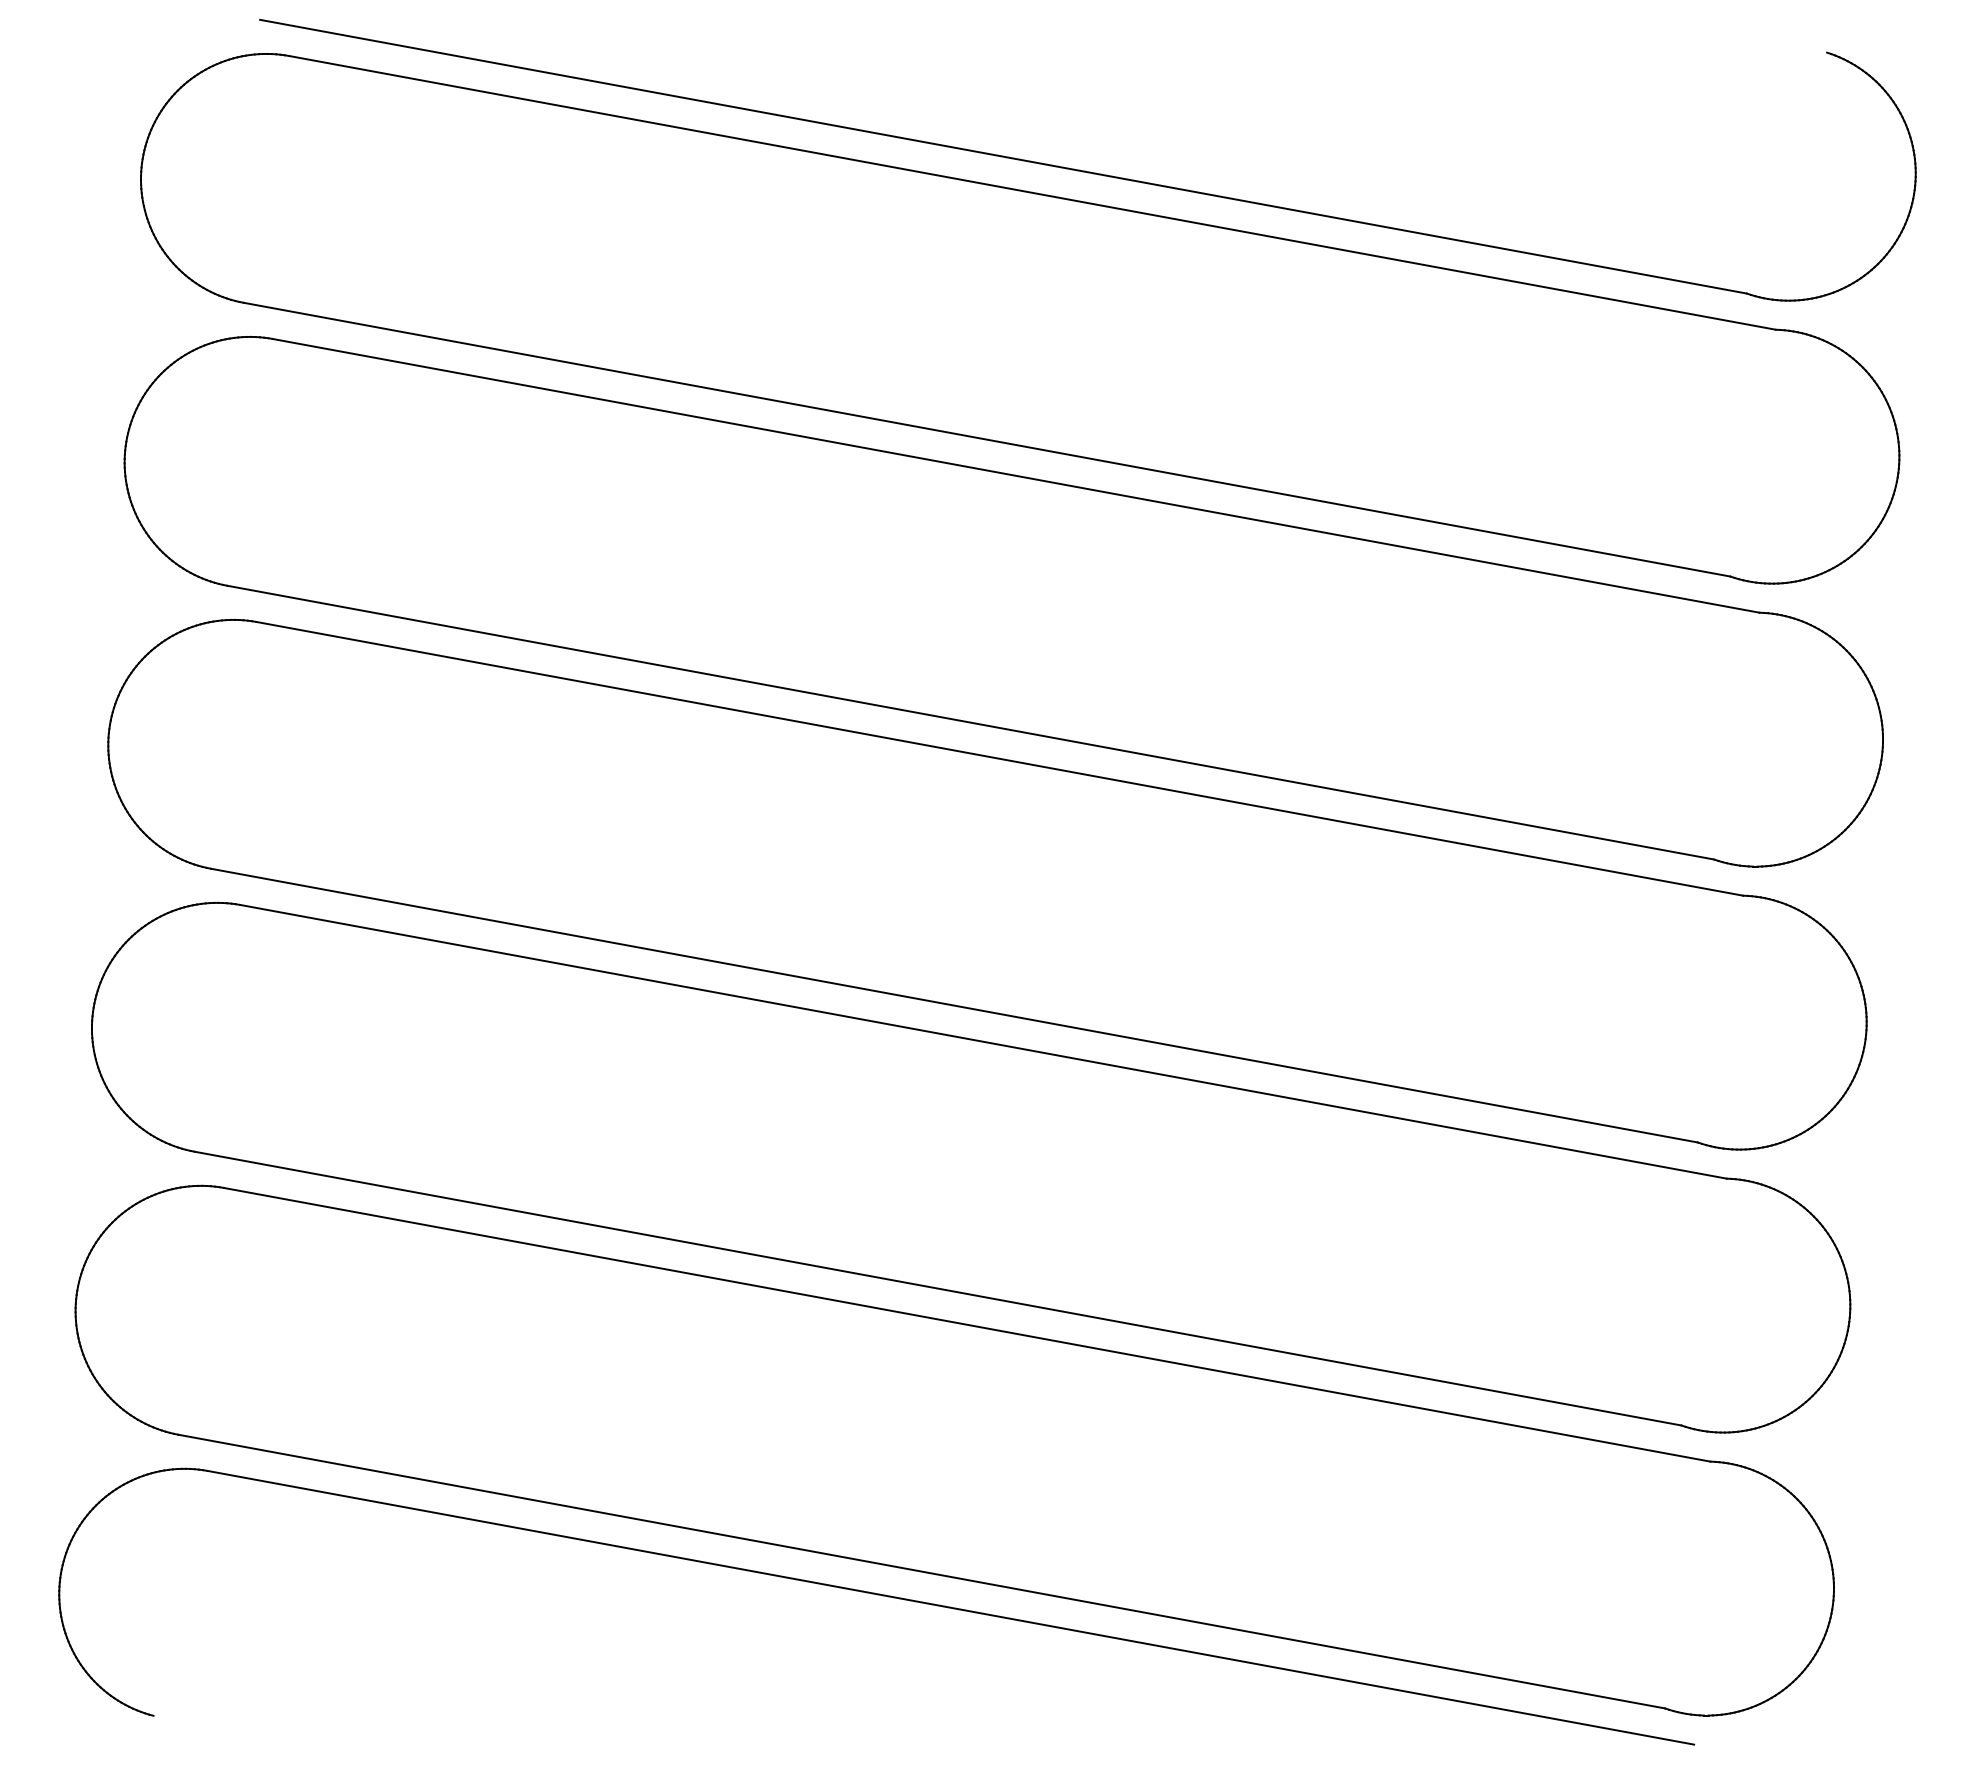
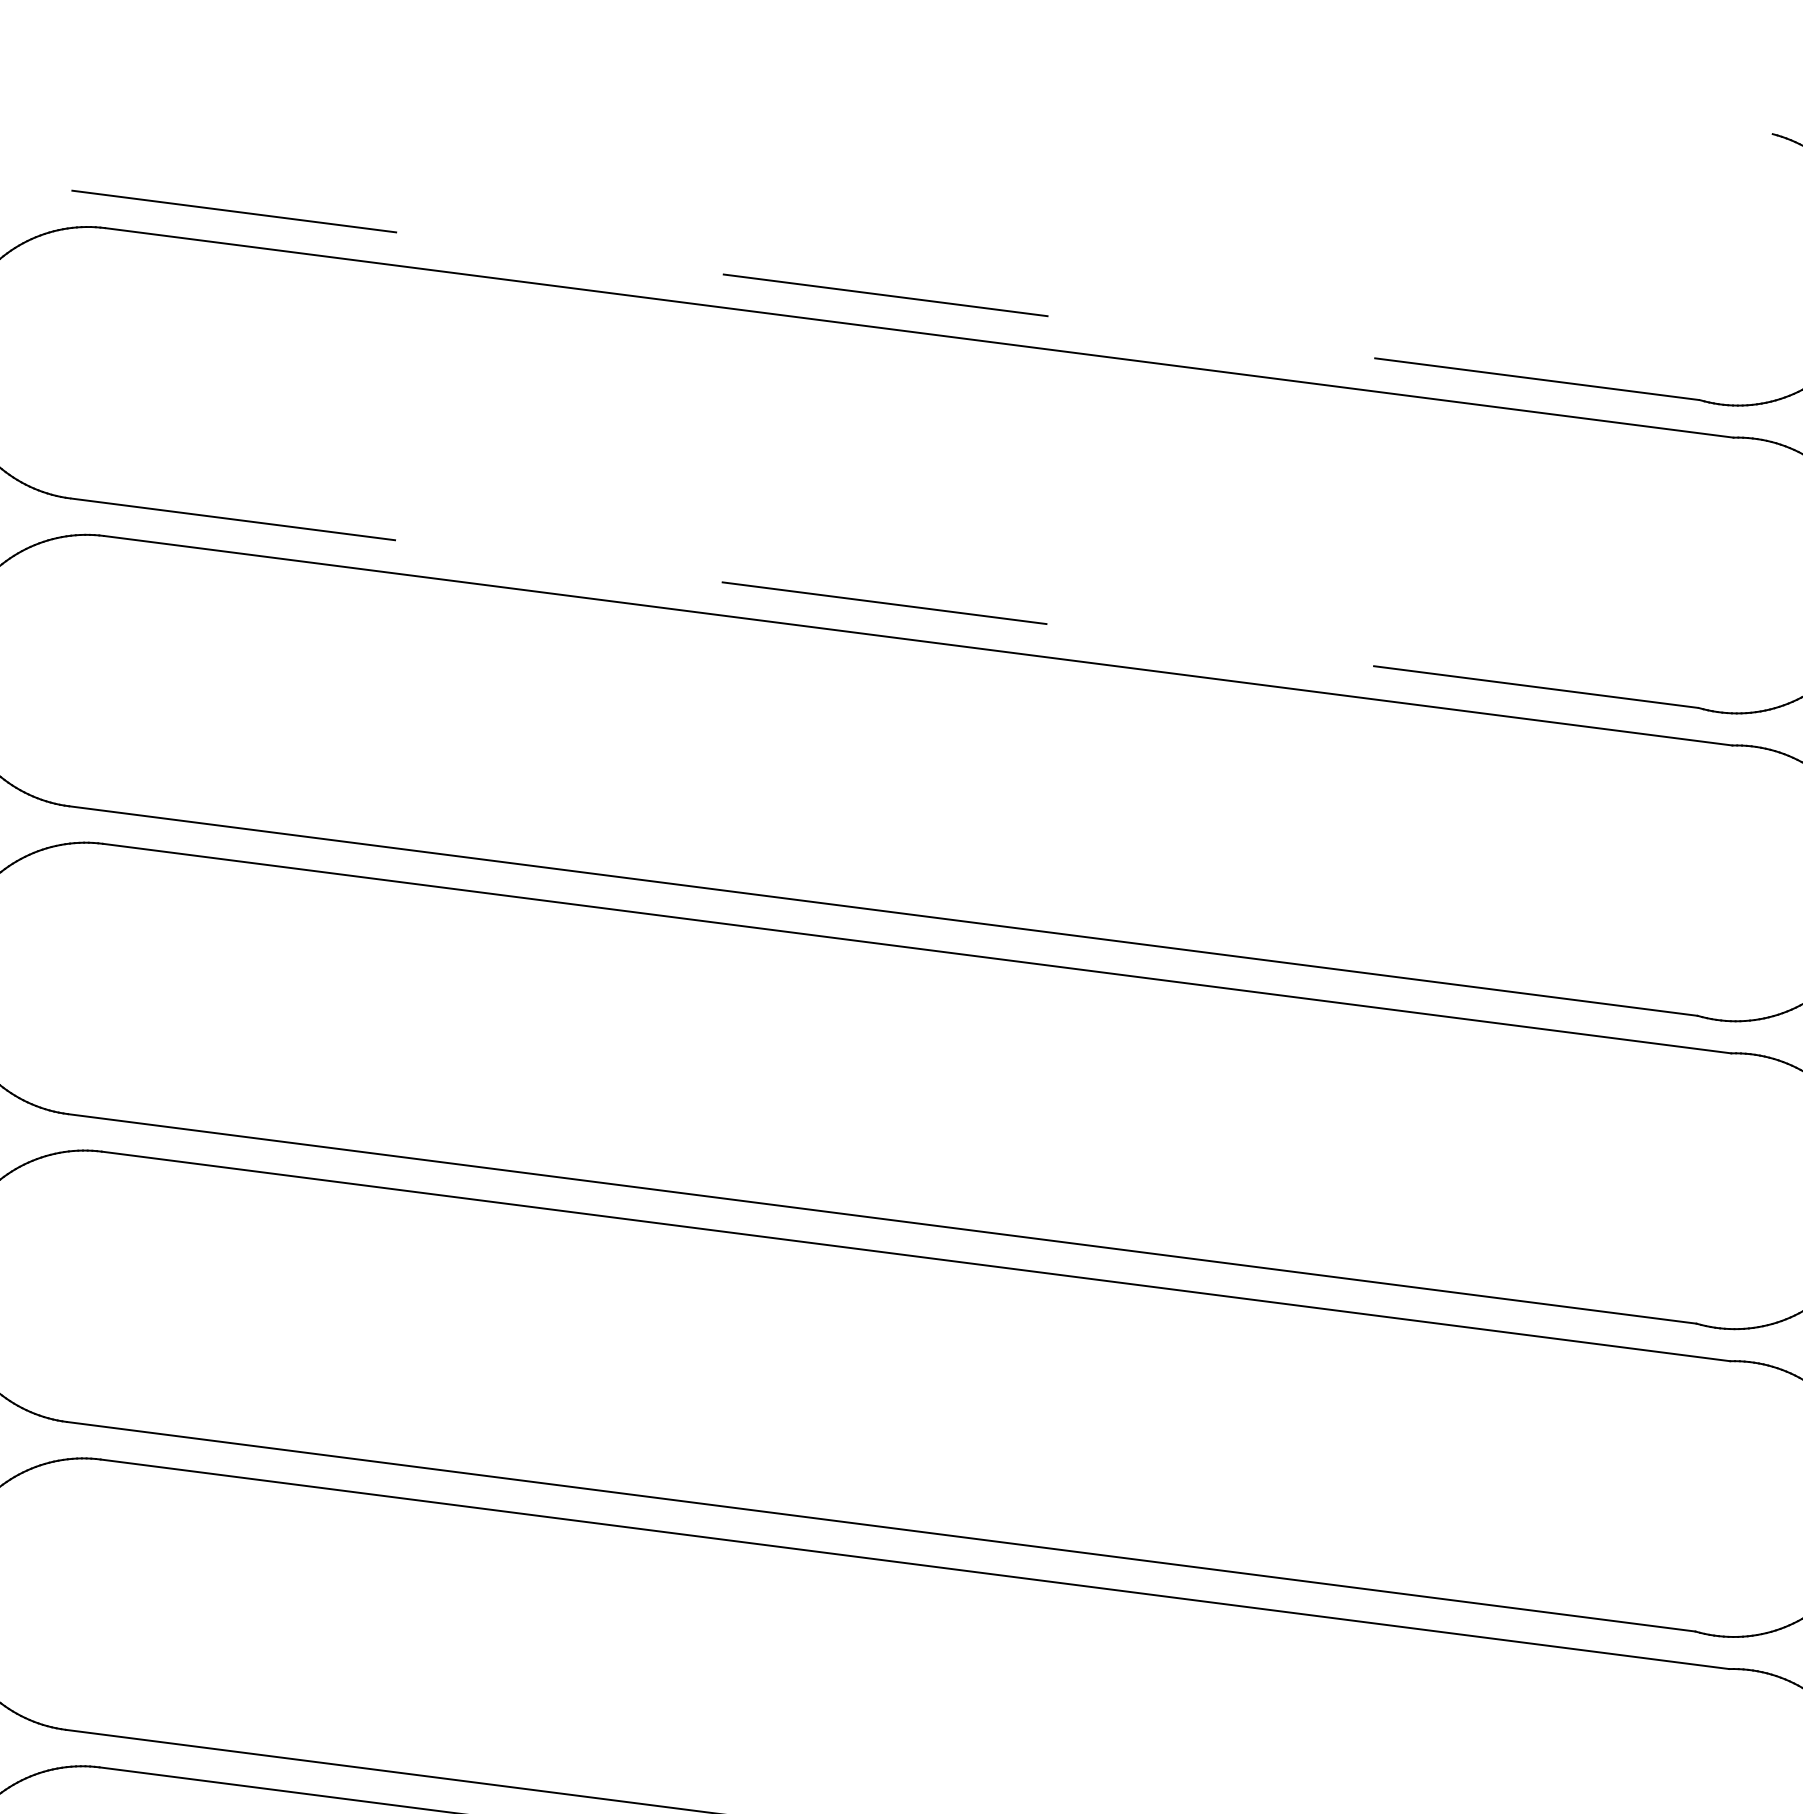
line: (1003, 156) -> (885, 295), solid -> dashed
line: (987, 439) -> (884, 602), solid -> dashed

